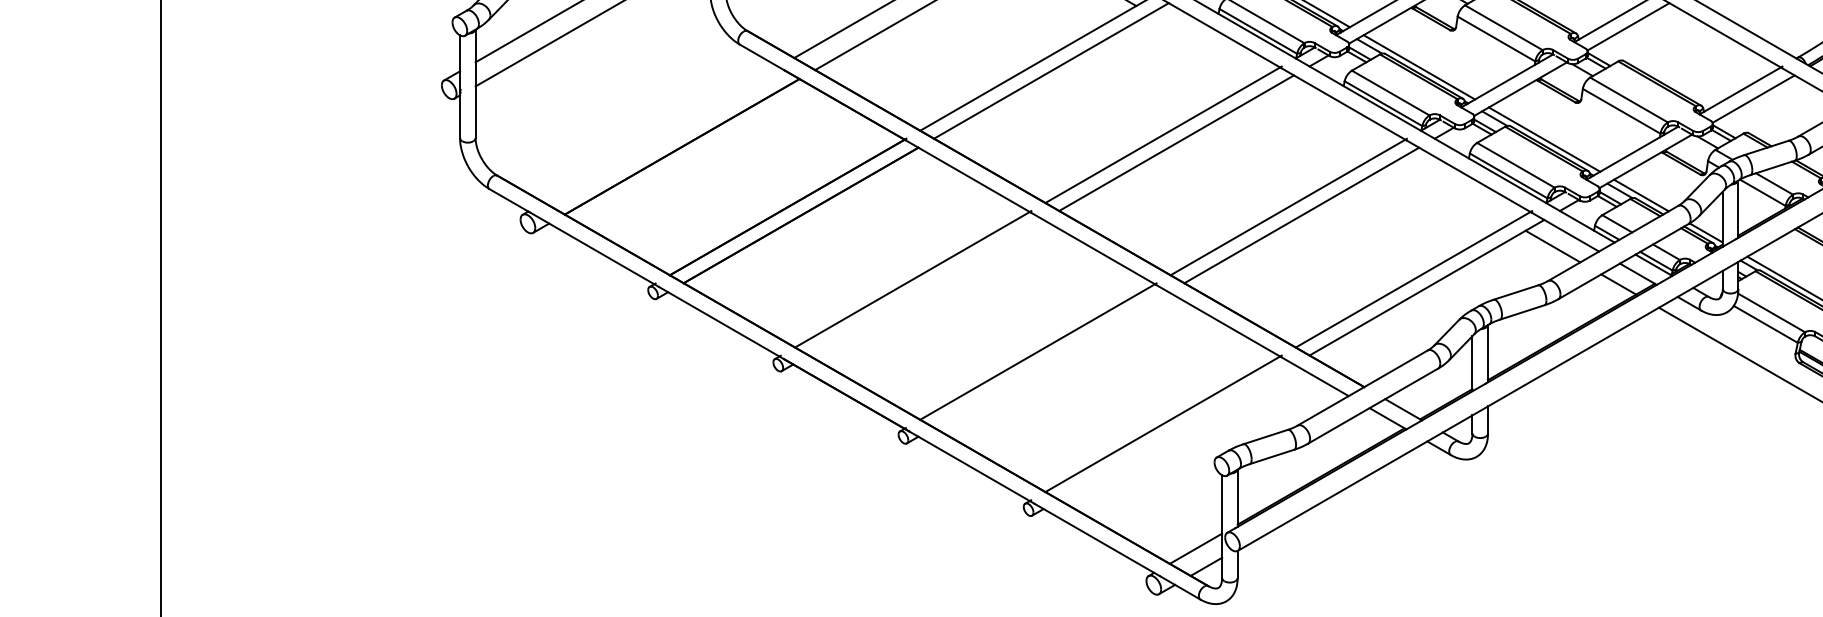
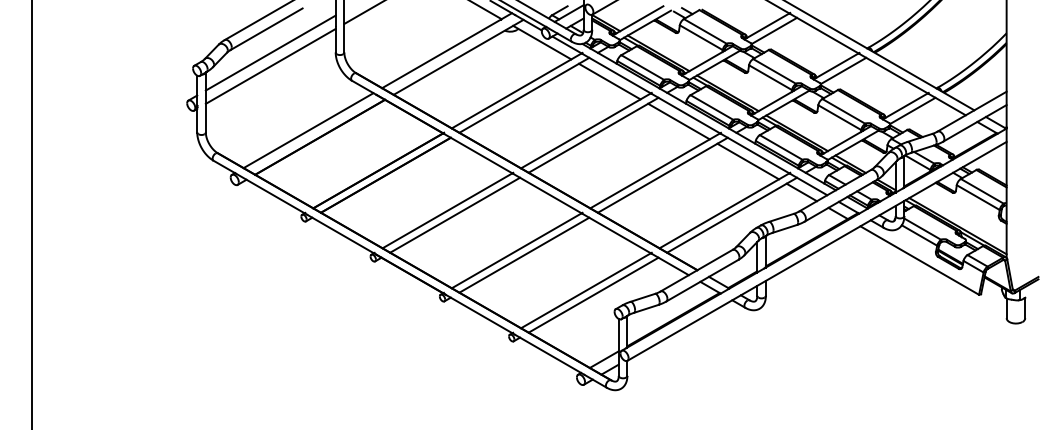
line: (1205, 45) -> (609, 81), added
line: (1330, 118) -> (678, 121), added
line: (661, 134) -> (308, 130), added
line: (1456, 190) -> (748, 161), added
line: (926, 286) -> (455, 214), added
line: (1051, 358) -> (524, 254), added
line: (1176, 430) -> (593, 294), added

